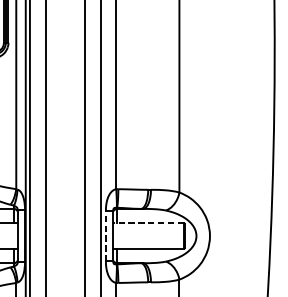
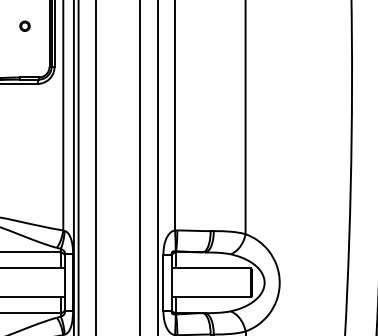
line: (148, 223) -> (210, 268), dashed -> solid
line: (105, 235) -> (163, 282), dashed -> solid

